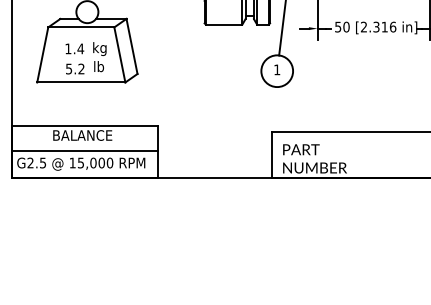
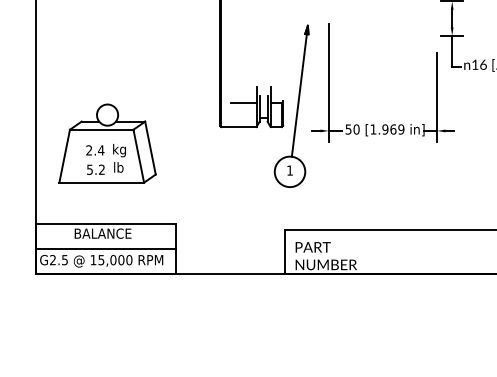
text: (378, 27) -> (387, 129), [2.316 -> [1.969
text: (67, 48) -> (88, 150), 1.4 -> 2.4

